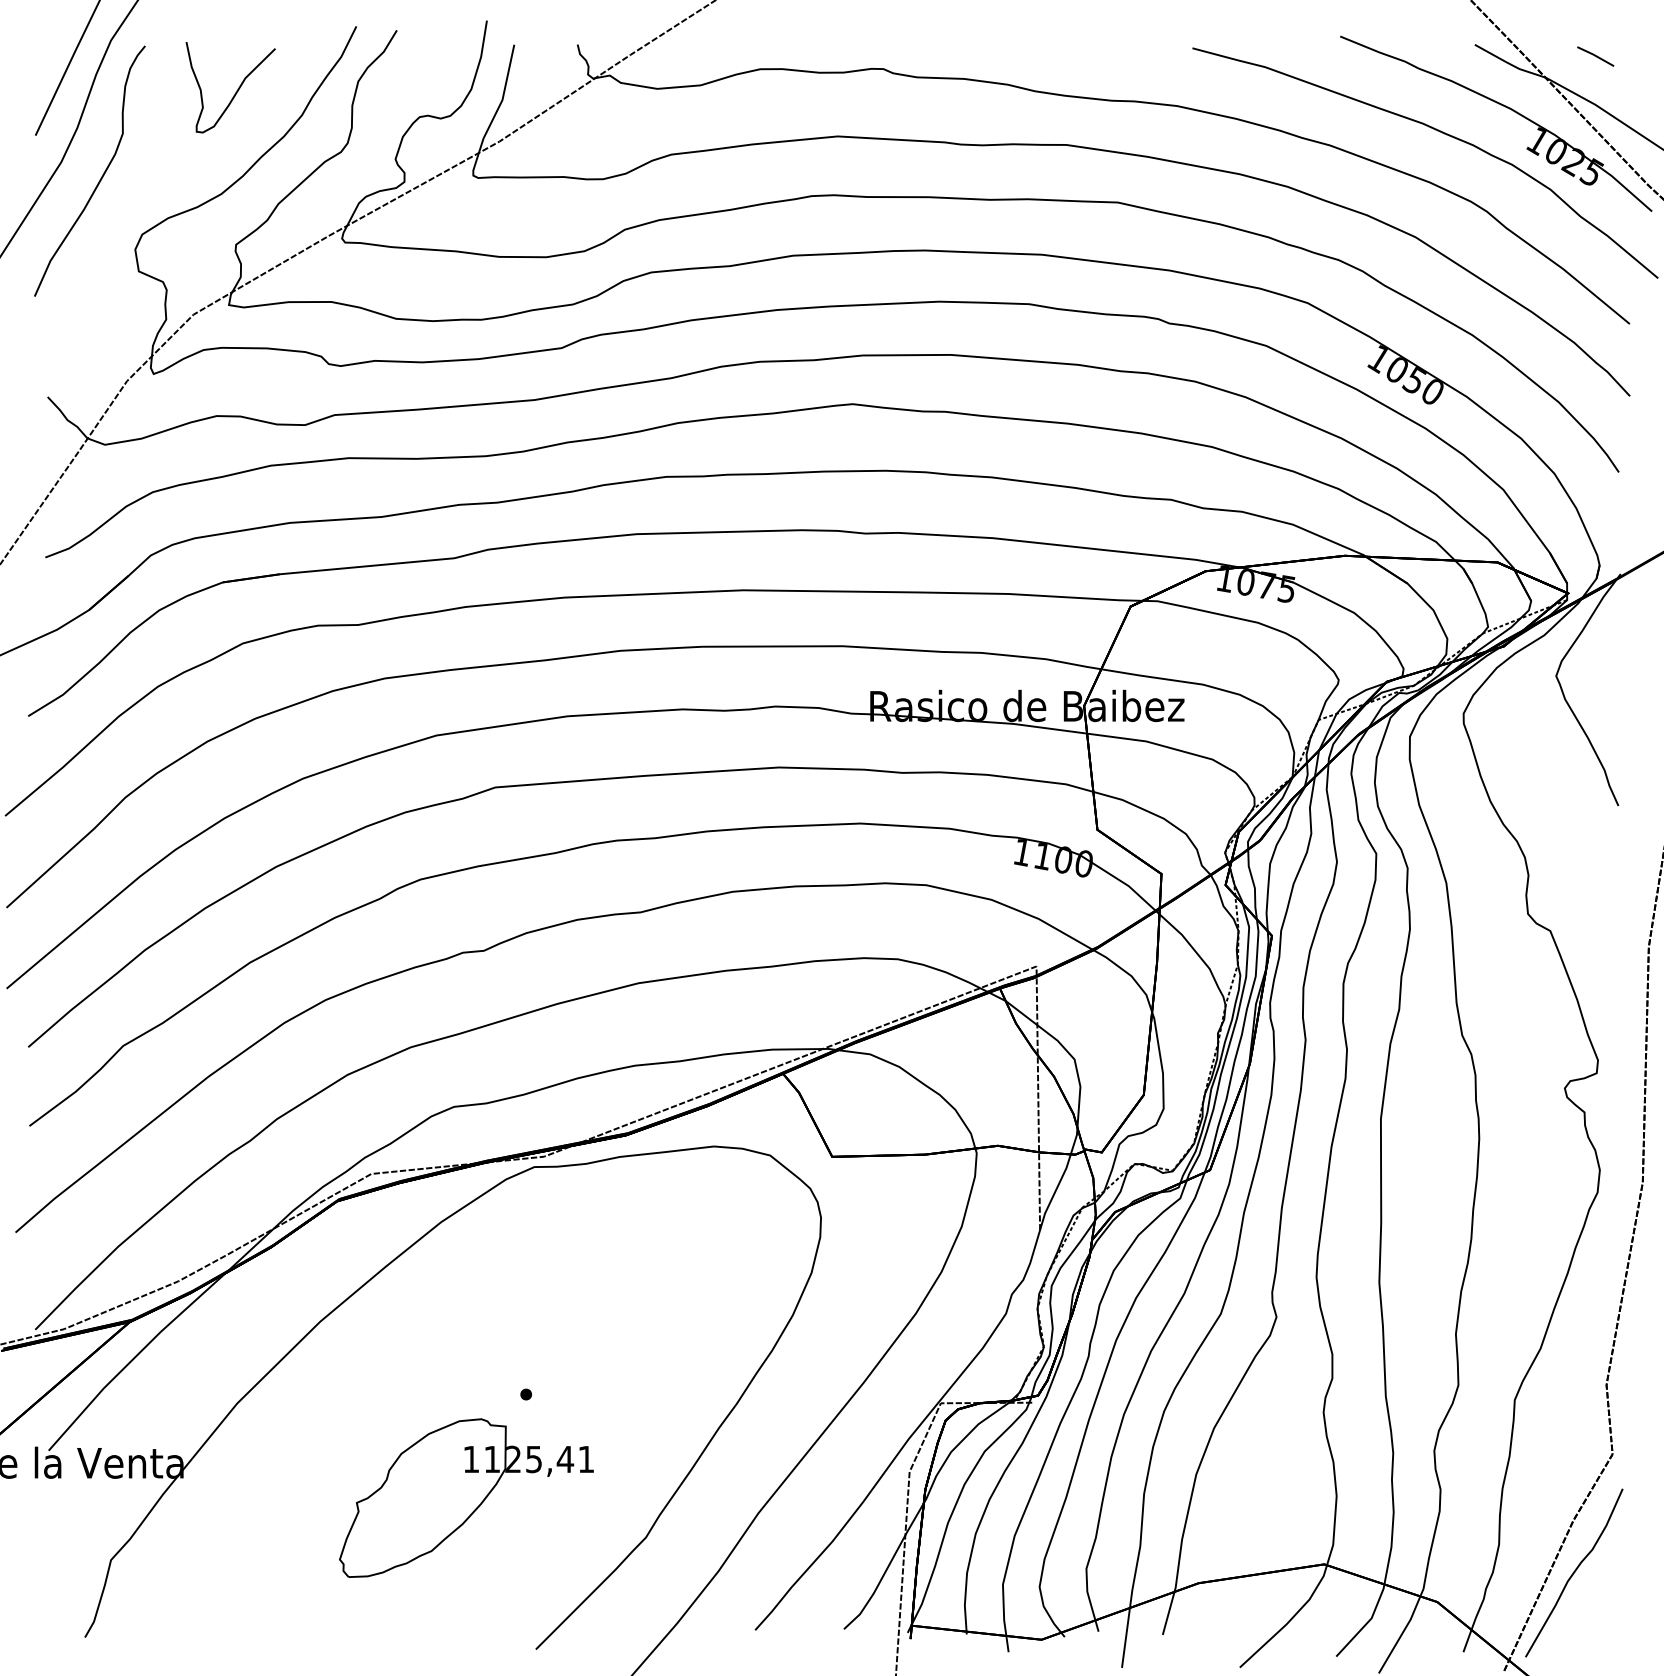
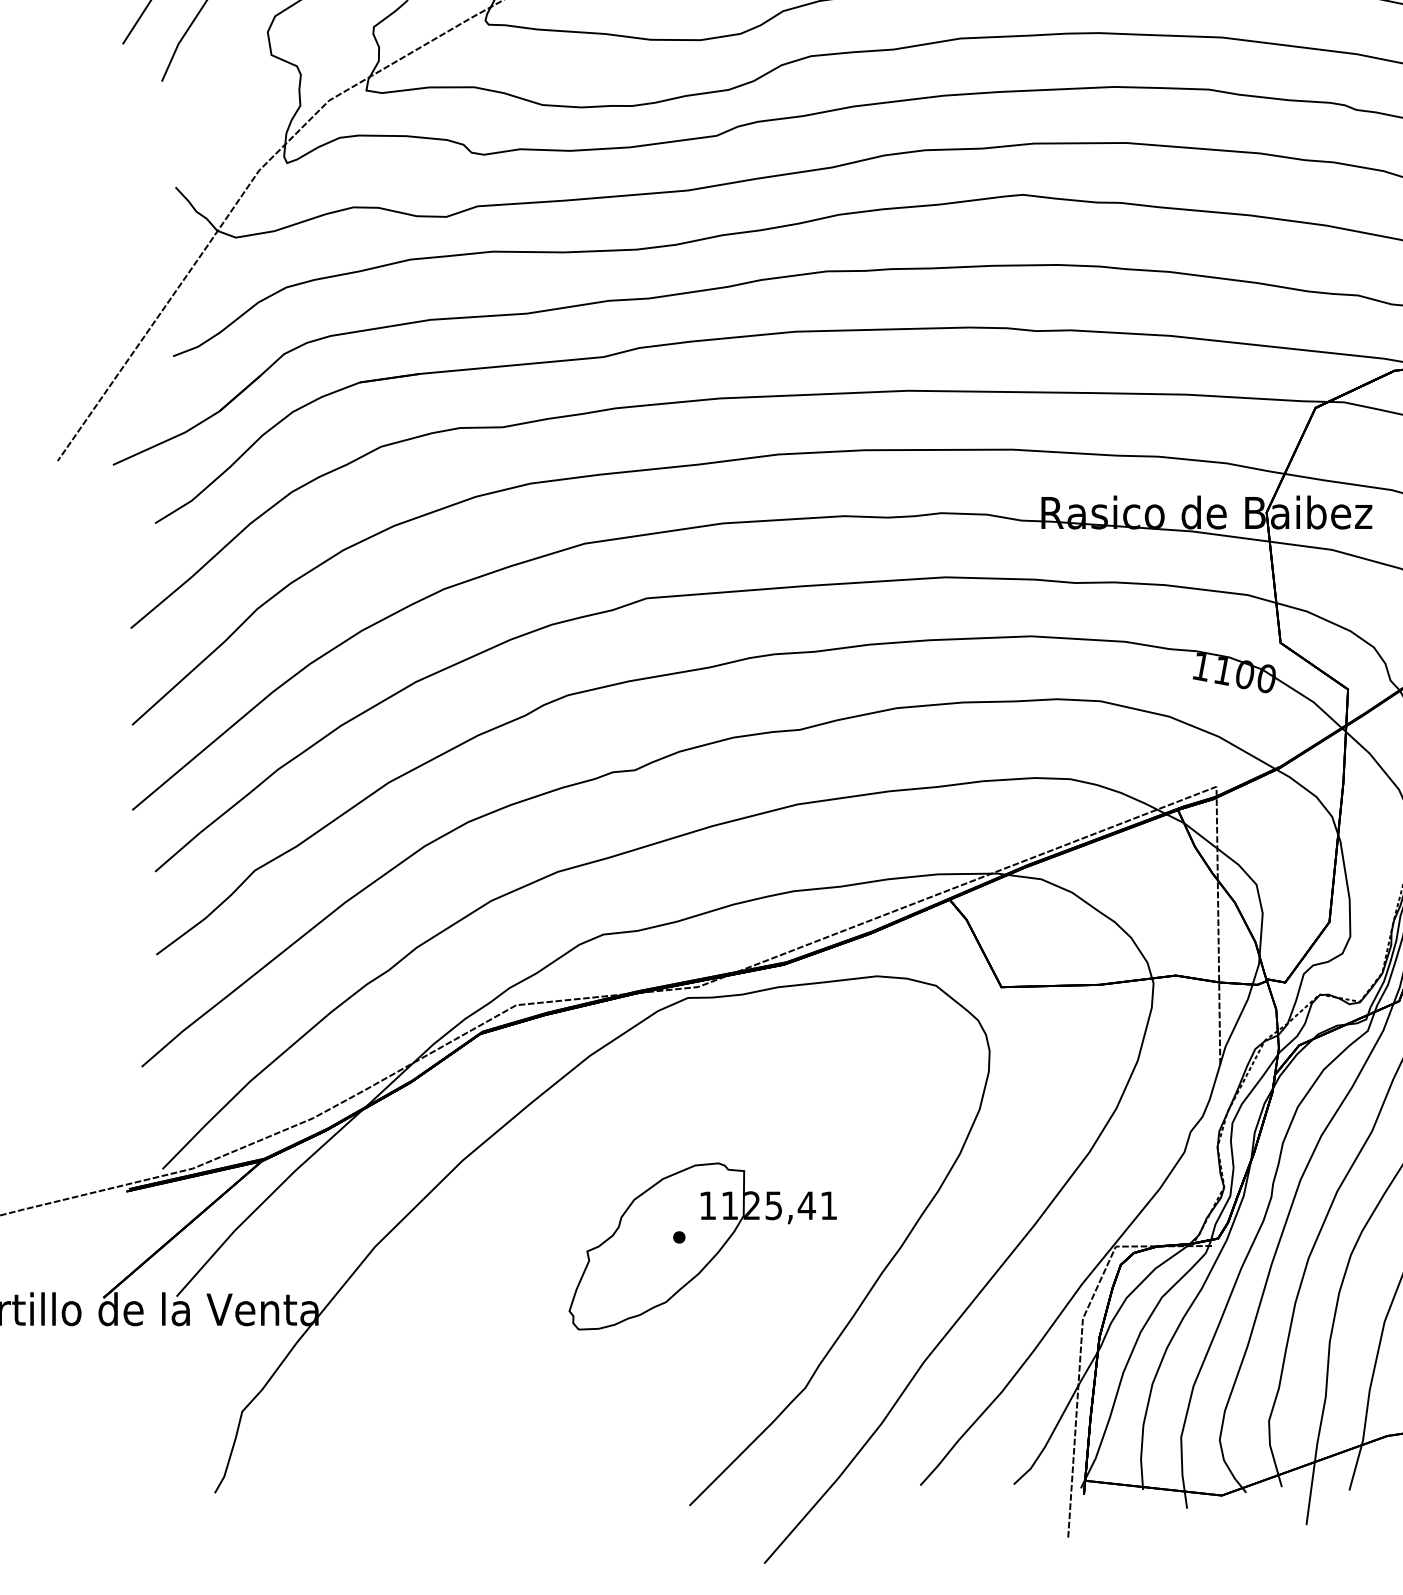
part: (466, 1497) -> (702, 1245), moved

